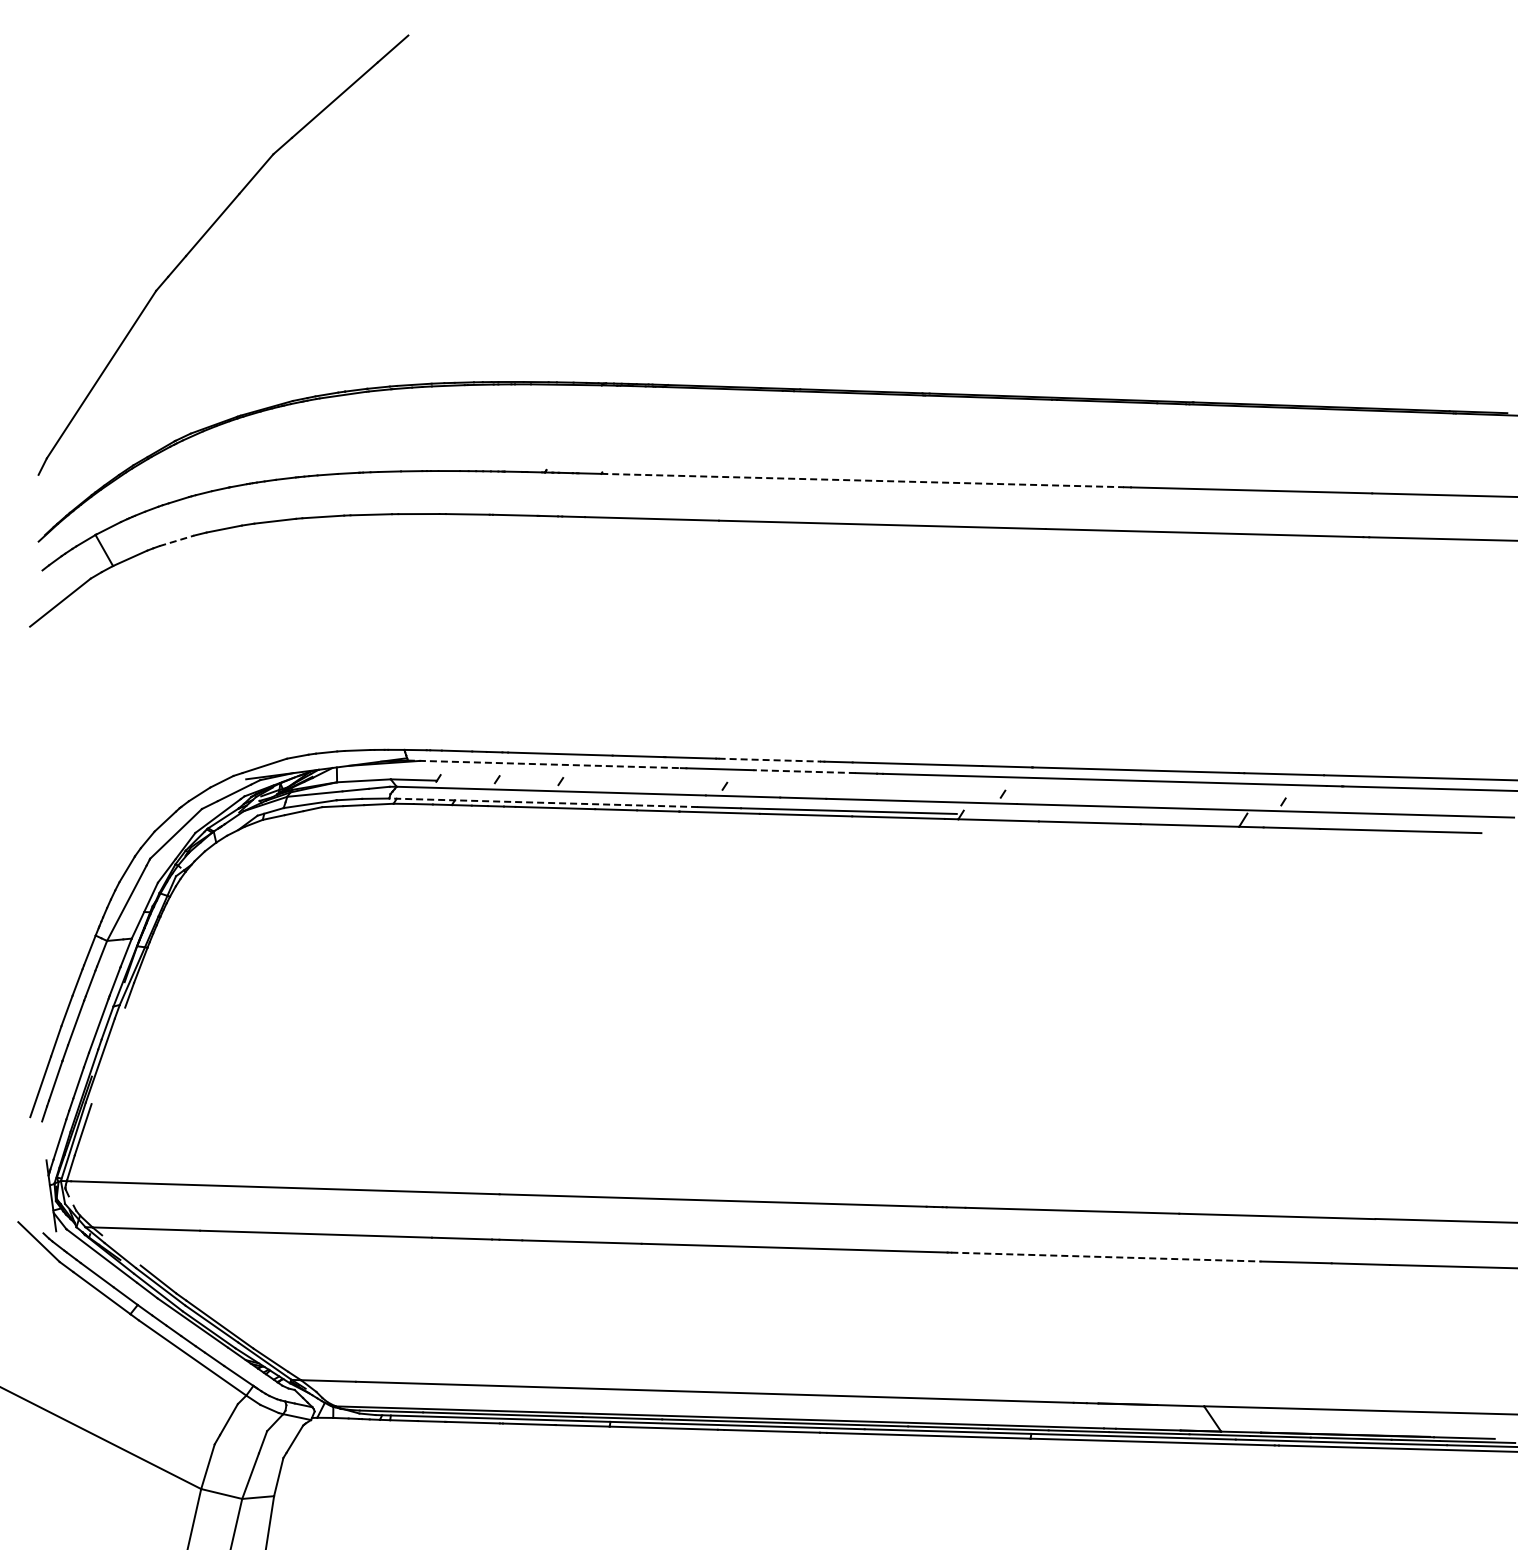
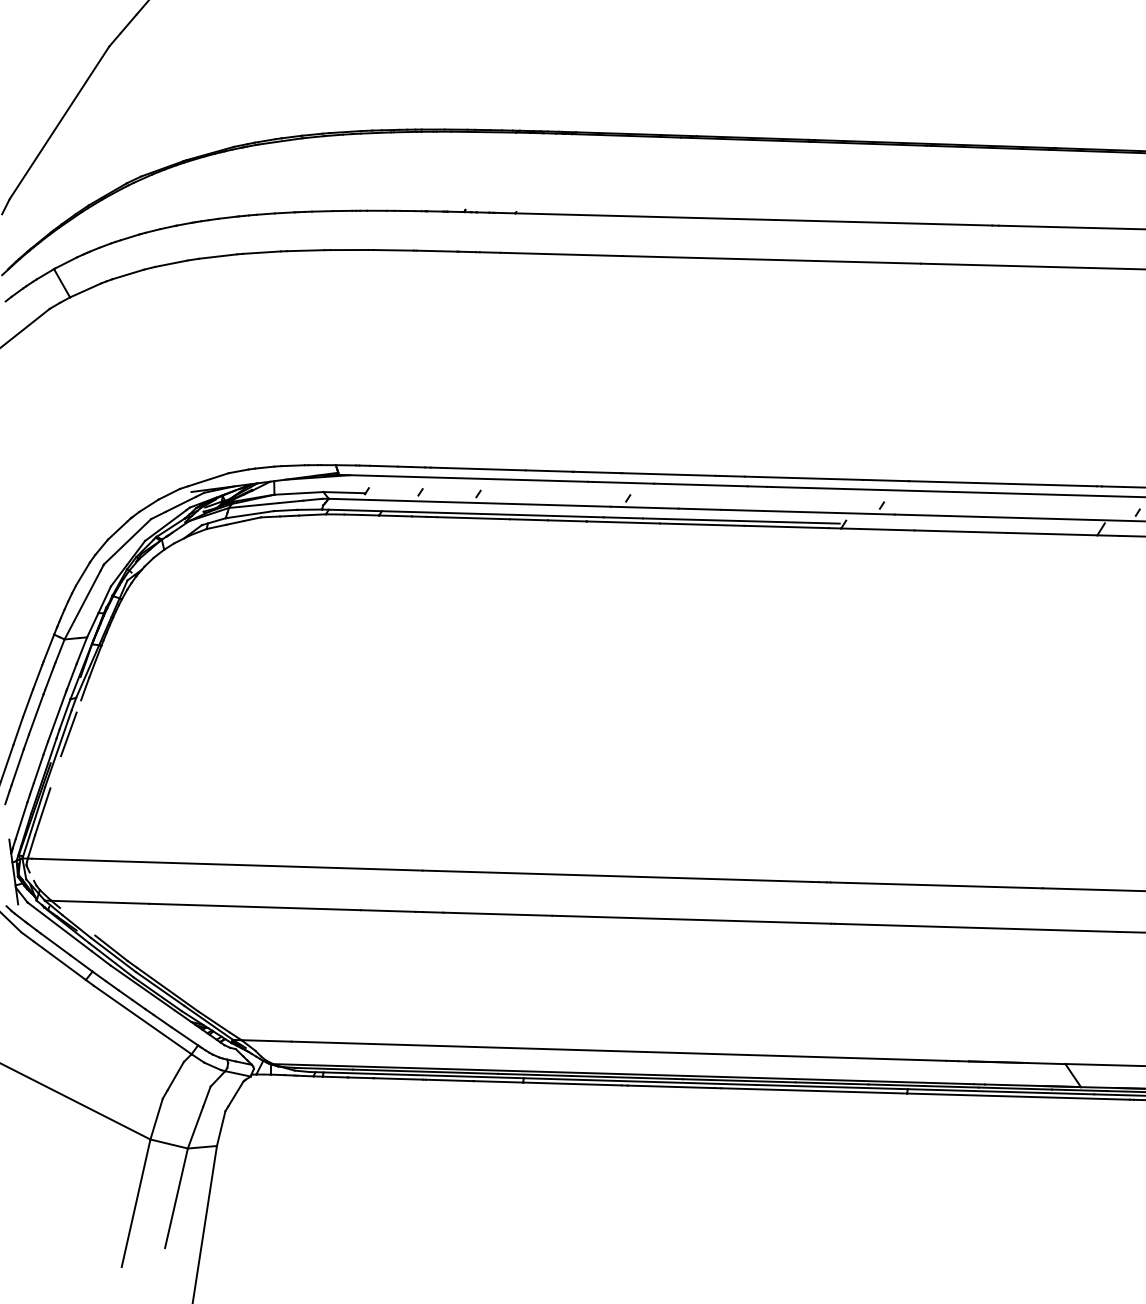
line: (863, 480) -> (754, 219), dashed -> solid
line: (177, 540) -> (128, 274), dashed -> solid
line: (770, 760) -> (669, 474), dashed -> solid
line: (544, 764) -> (463, 478), dashed -> solid
line: (804, 771) -> (700, 484), dashed -> solid
line: (543, 802) -> (462, 513), dashed -> solid
line: (111, 1044) -> (68, 733), added
line: (1106, 1257) -> (976, 928), dashed -> solid

